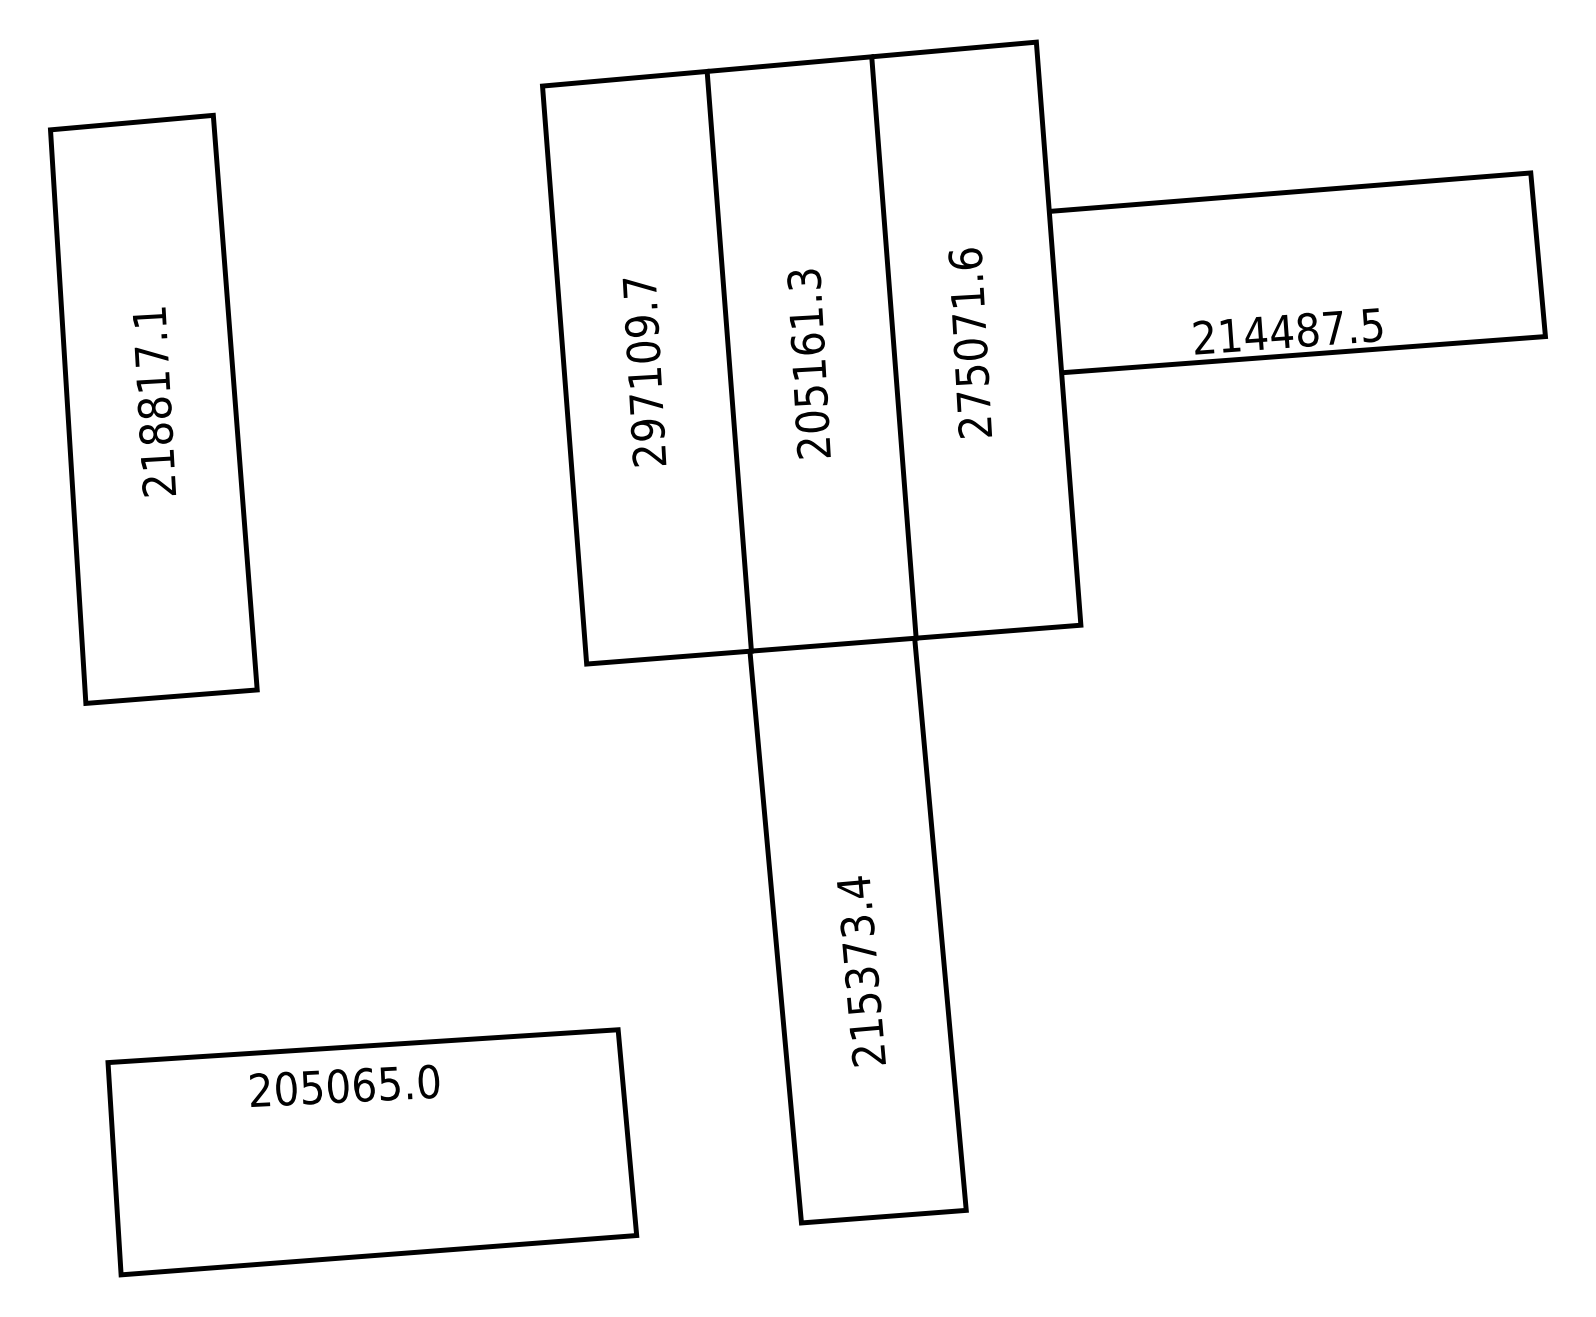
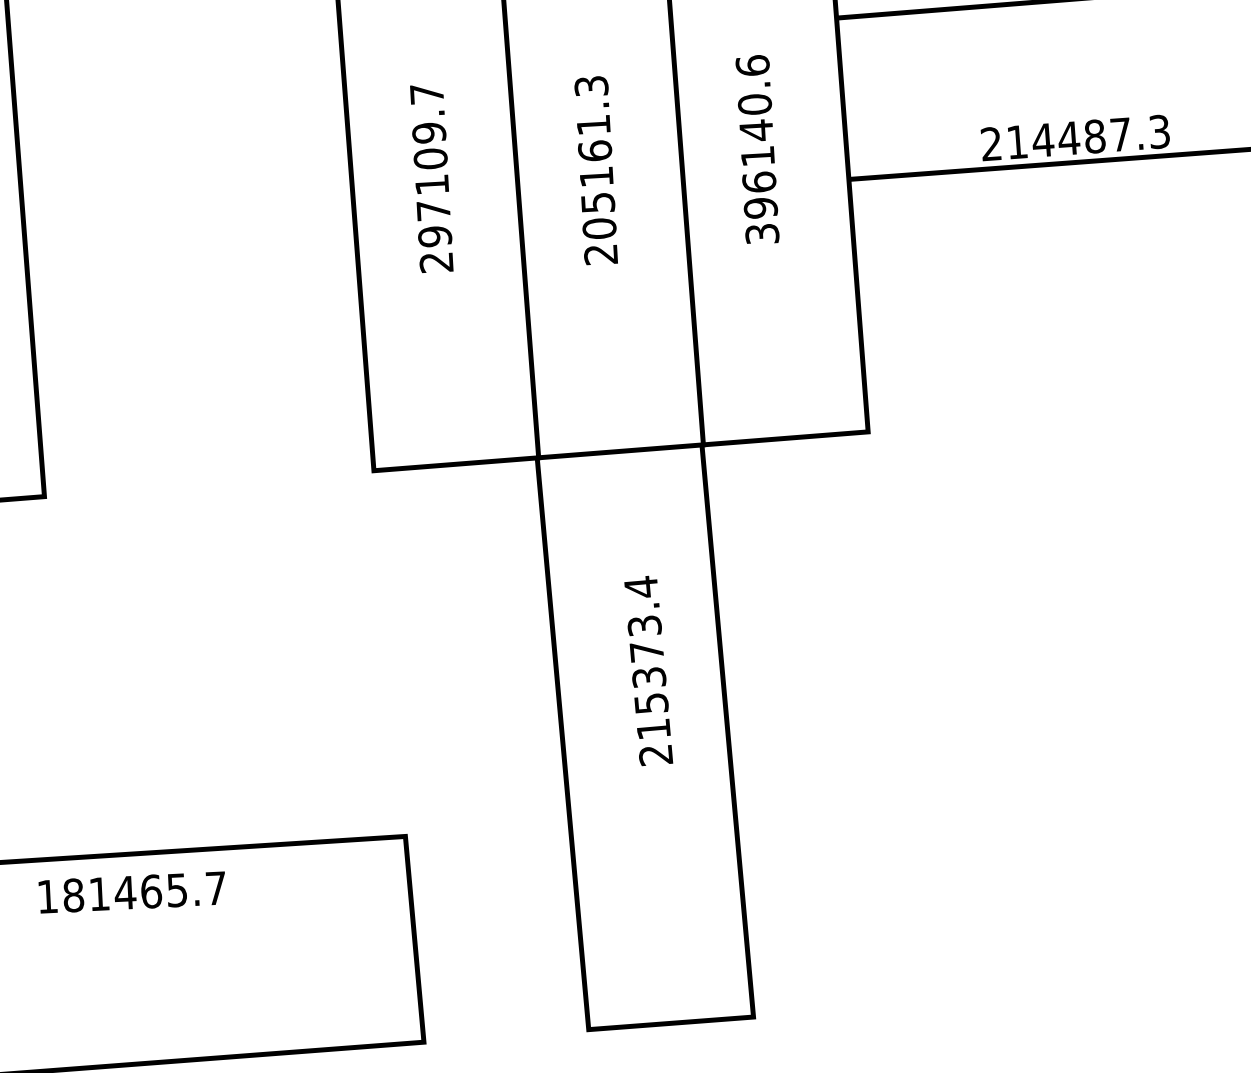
text: (1372, 325) -> (1159, 132), 214487.5 -> 214487.3
text: (971, 362) -> (758, 169), 275071.6 -> 396140.6
text: (861, 971) -> (648, 671), moved
text: (344, 1085) -> (131, 892), 205065.0 -> 181465.7

